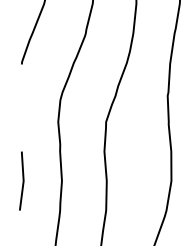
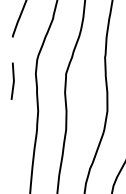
line: (22, 179) -> (13, 80), moved

